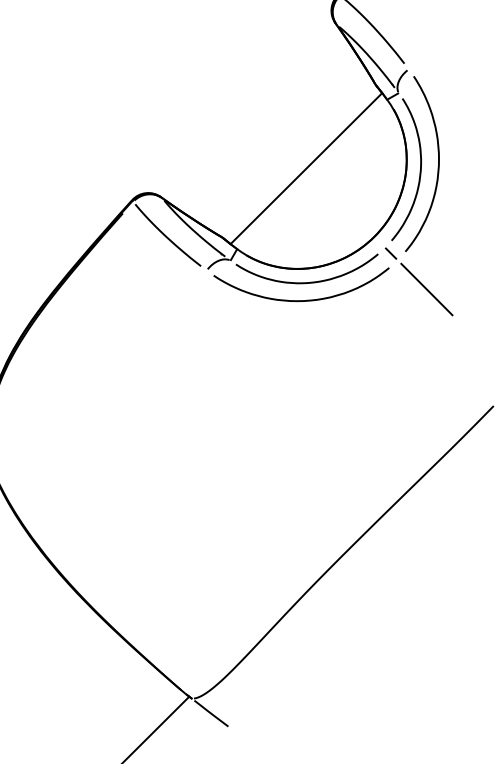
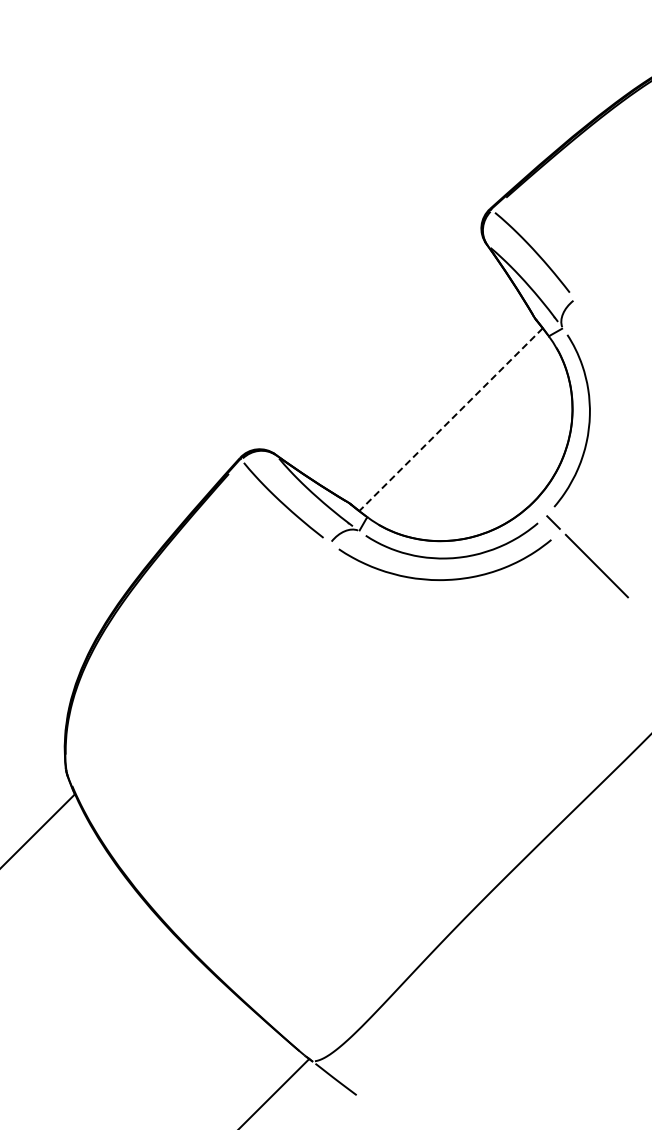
curve: (438, 163) -> (610, 413), removed
line: (305, 169) -> (450, 420), solid -> dashed

